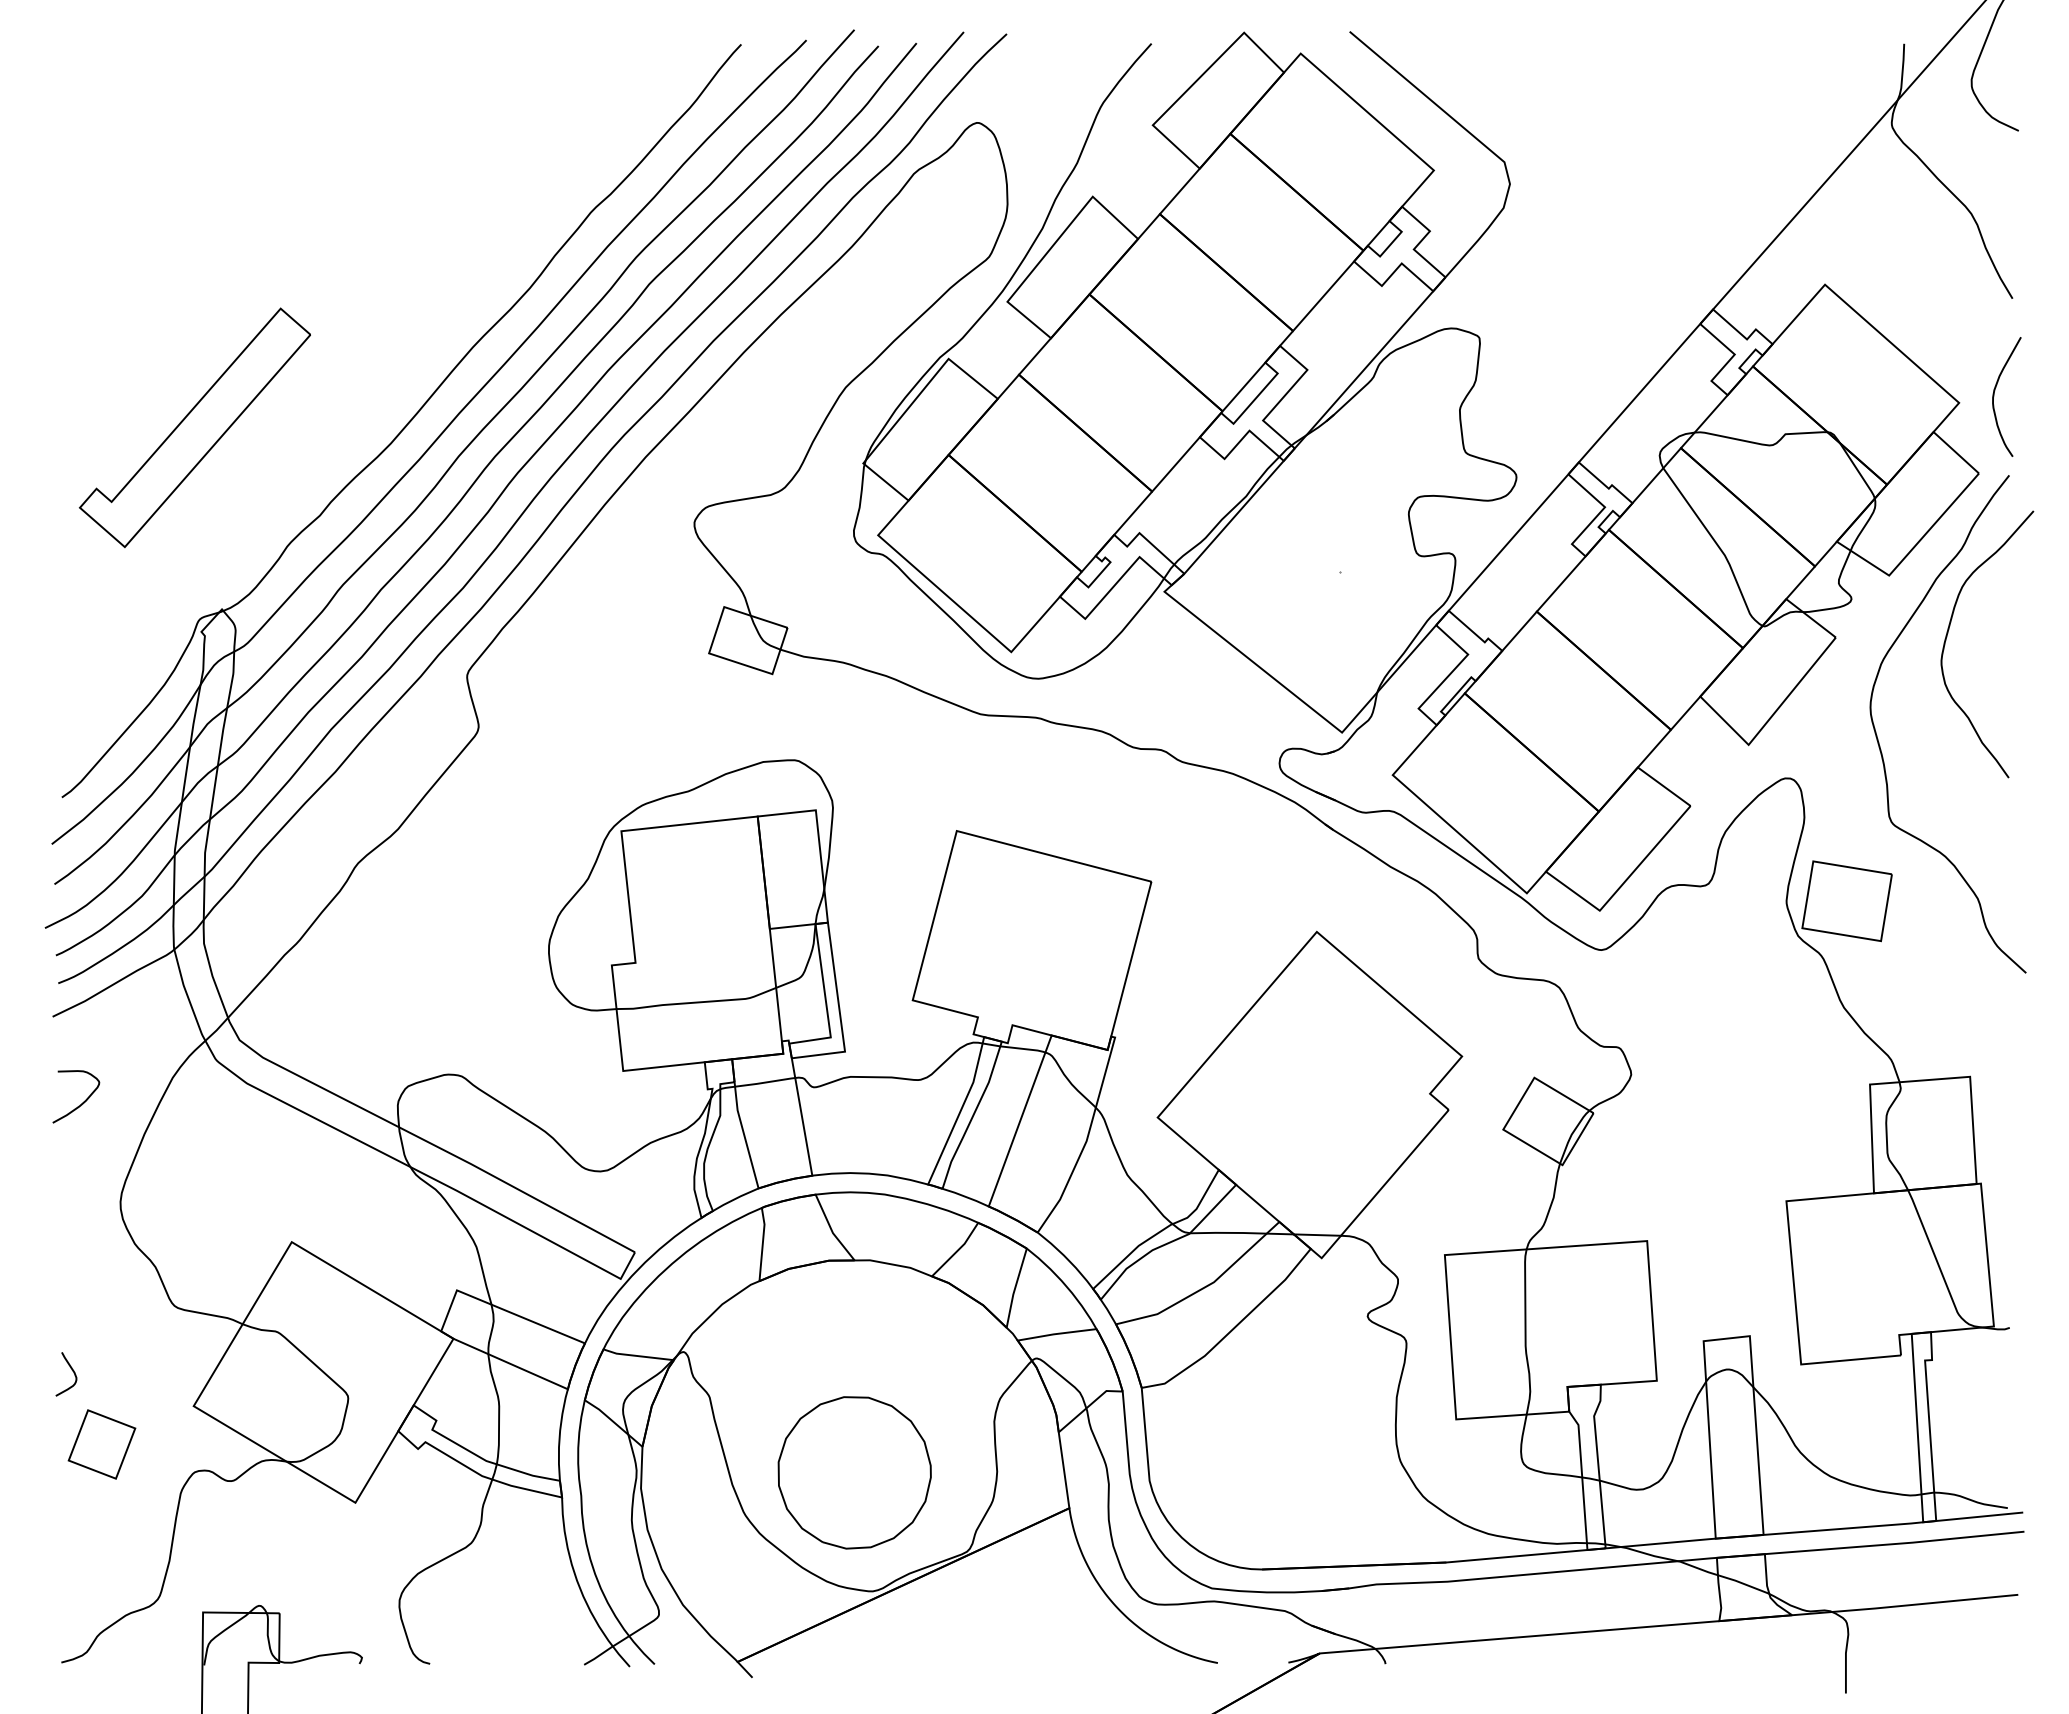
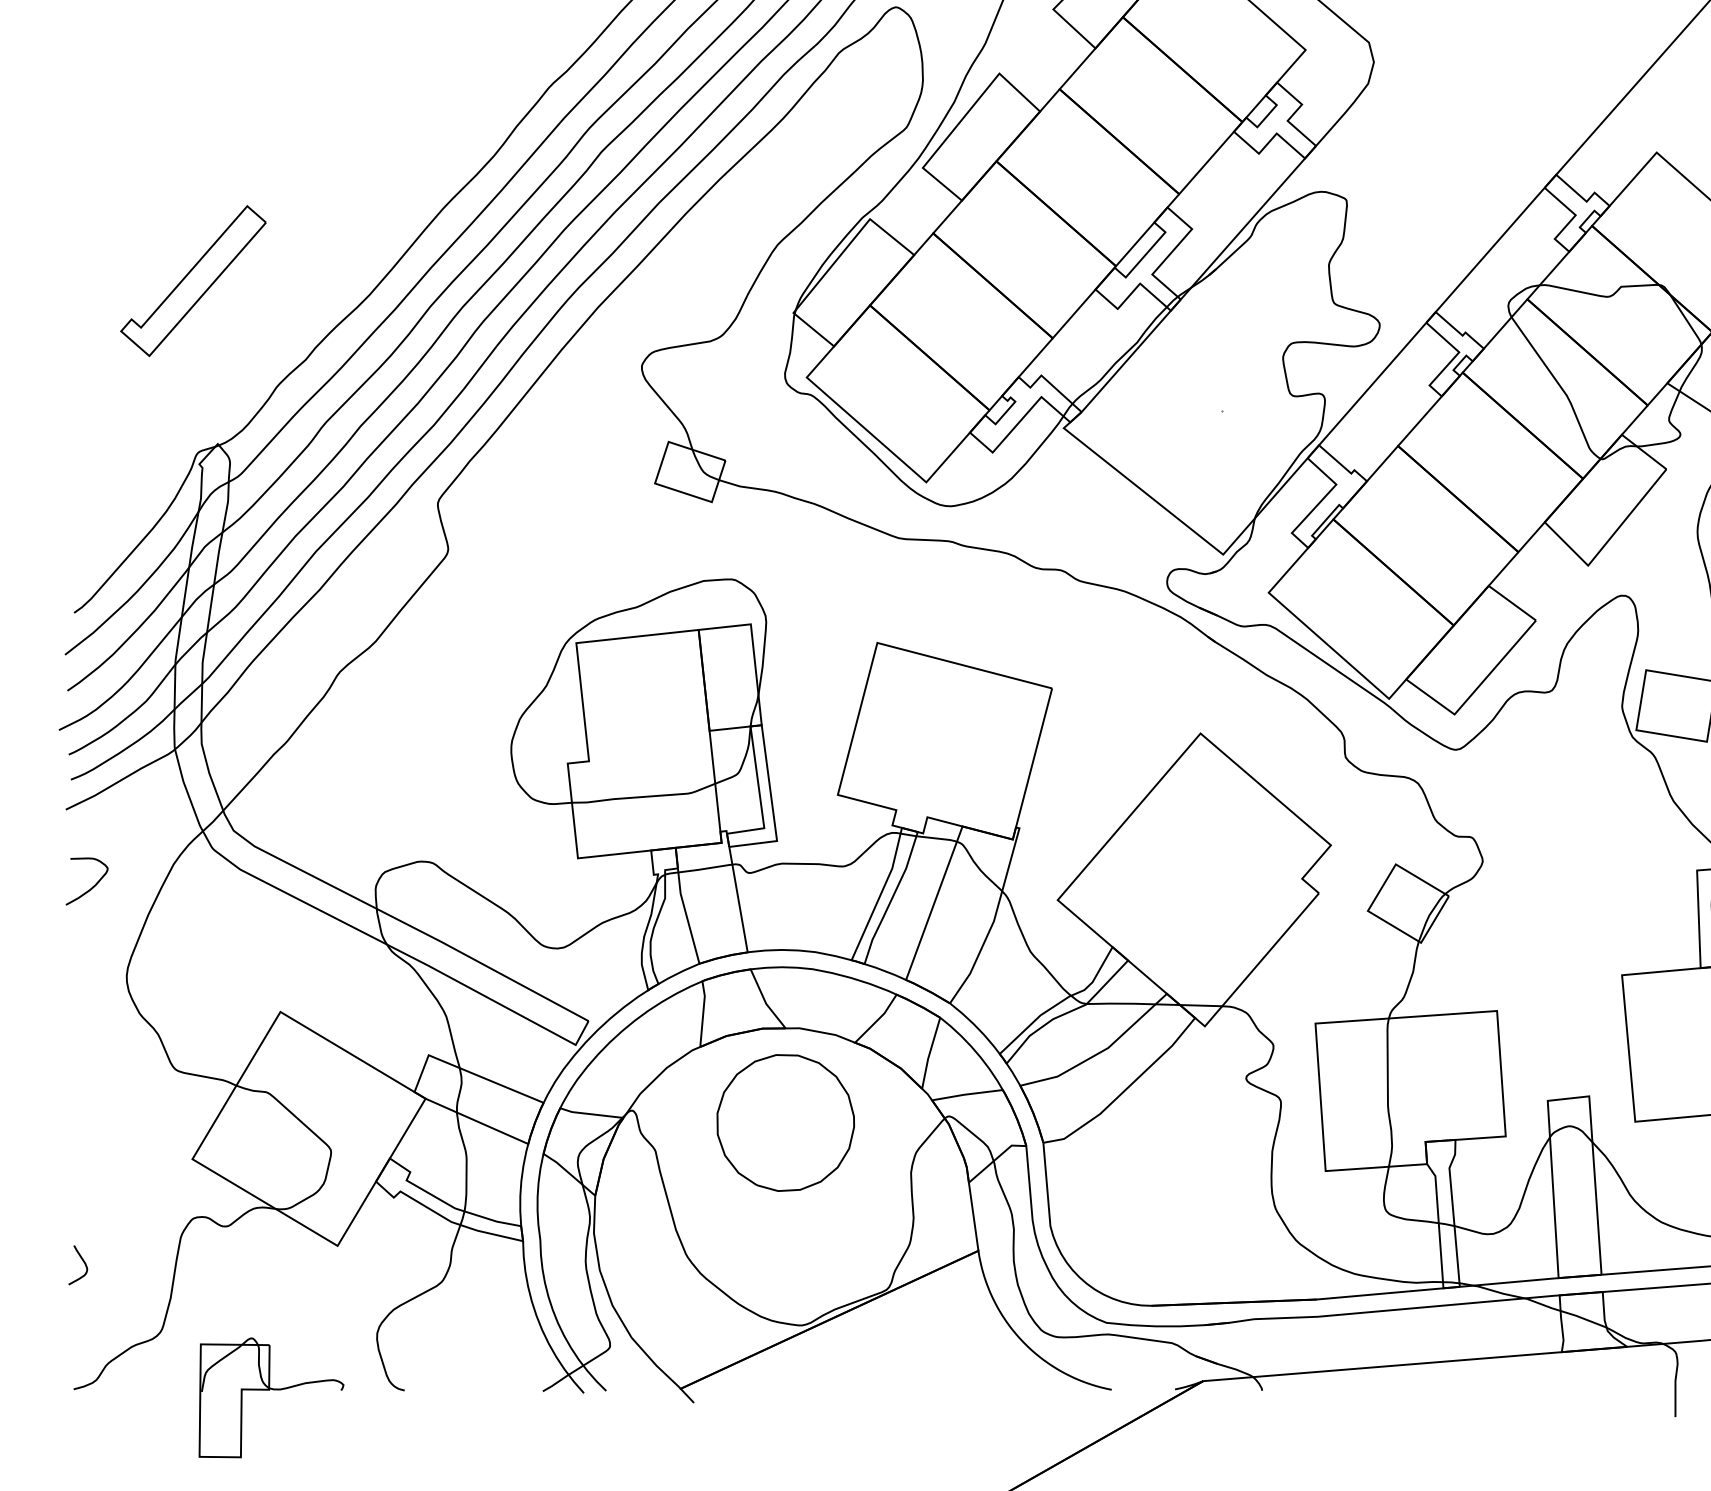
part: (194, 427) -> (193, 280), size x0.7
curve: (72, 1371) -> (83, 1262), moved
part: (101, 1444) -> (109, 1193), removed
part: (854, 1472) -> (785, 1122), moved

